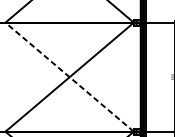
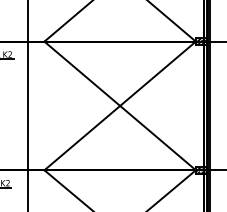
line: (69, 76) -> (119, 105), dashed -> solid

